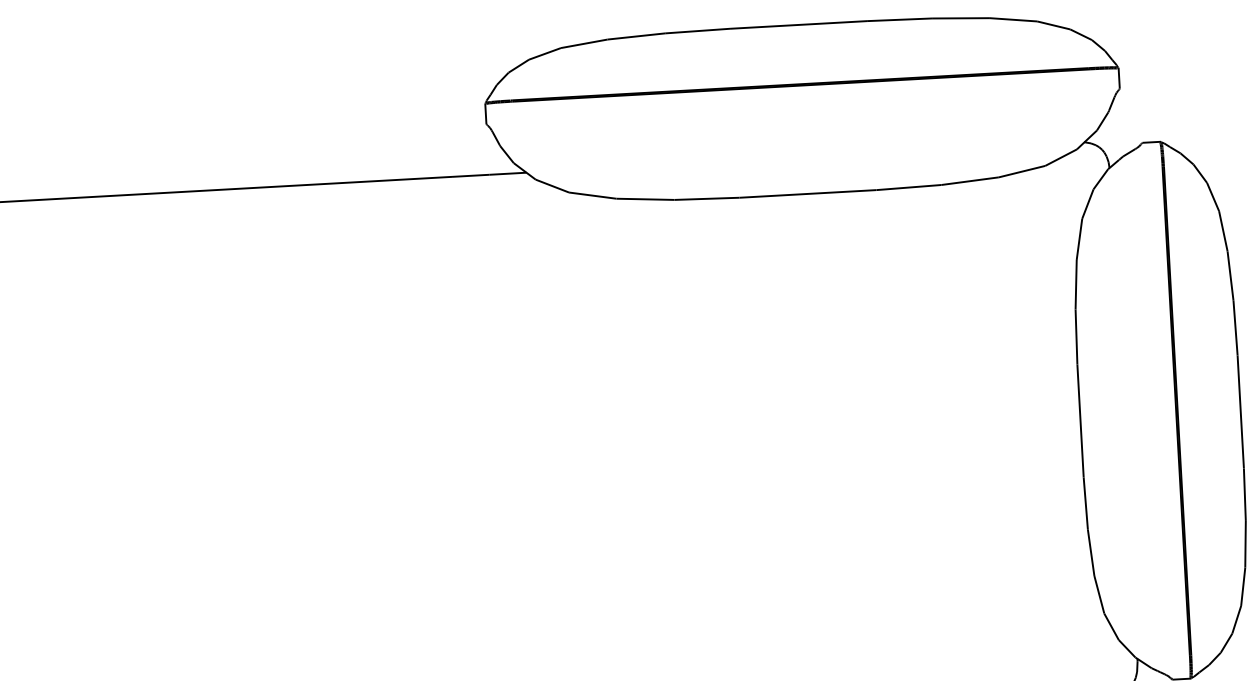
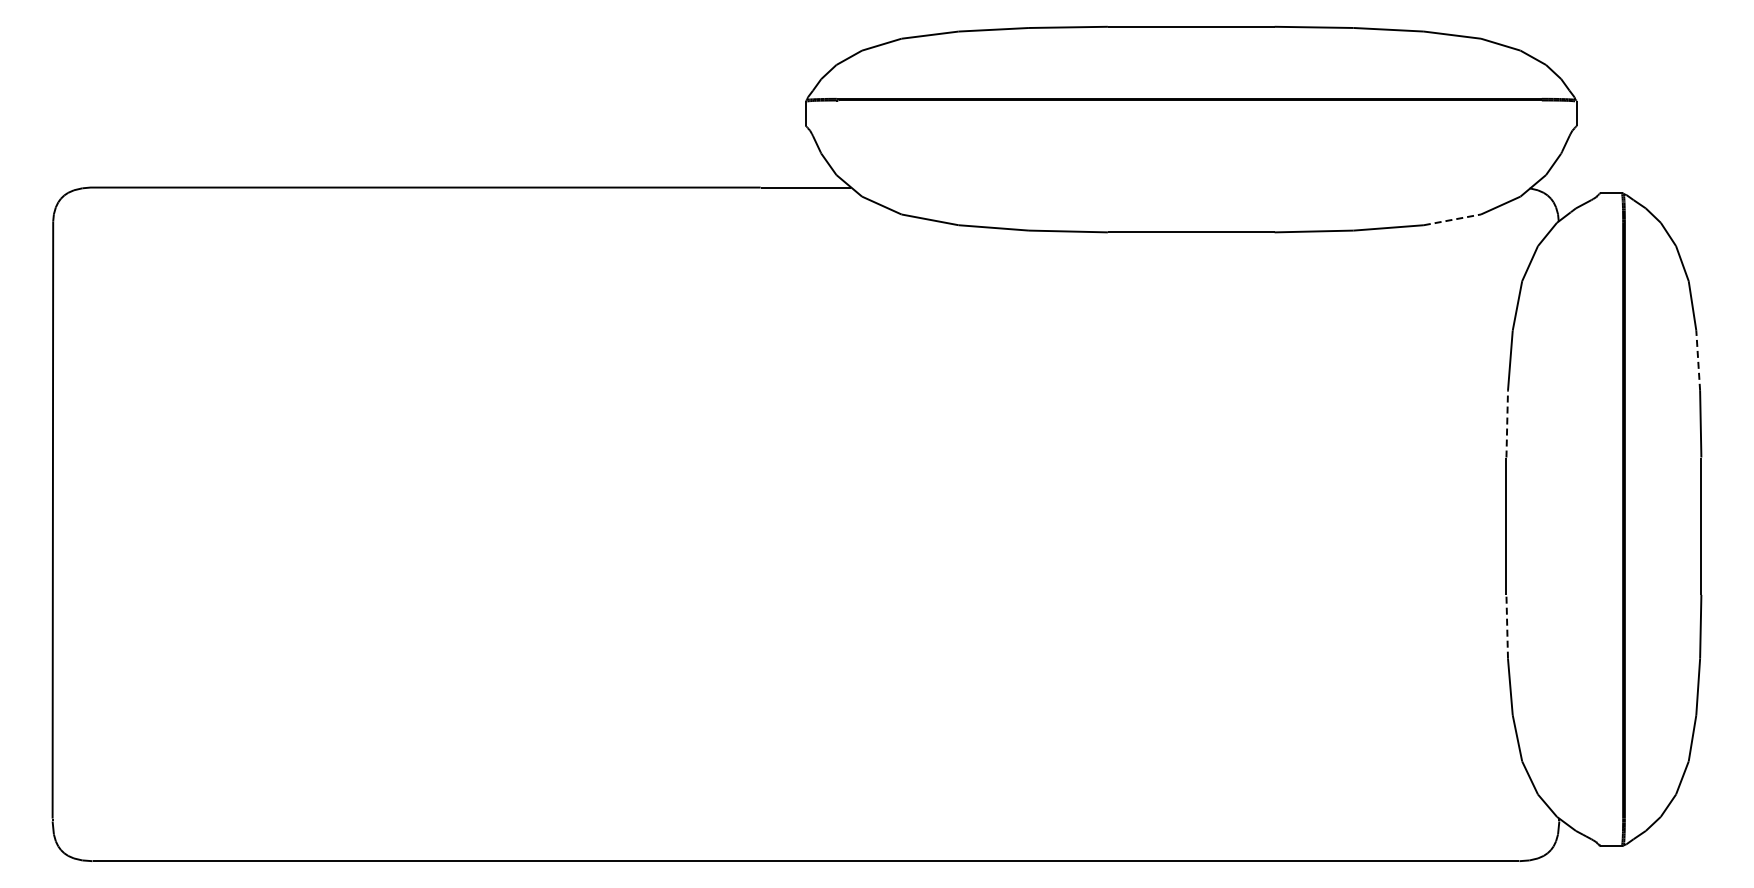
line: (1022, 171) -> (1452, 219), solid -> dashed
line: (1230, 275) -> (1698, 360), solid -> dashed
line: (1076, 336) -> (1507, 423), solid -> dashed
line: (1086, 503) -> (1507, 626), solid -> dashed

